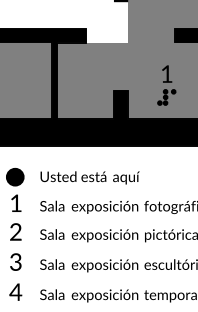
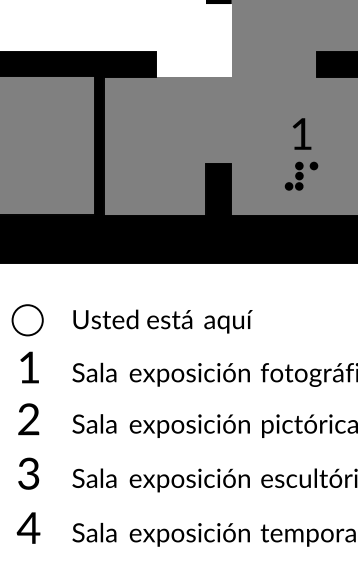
fill: (14, 176) -> (26, 319), removed

